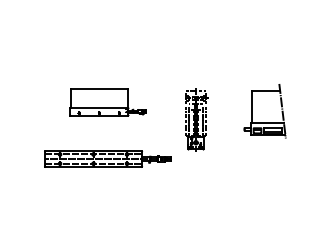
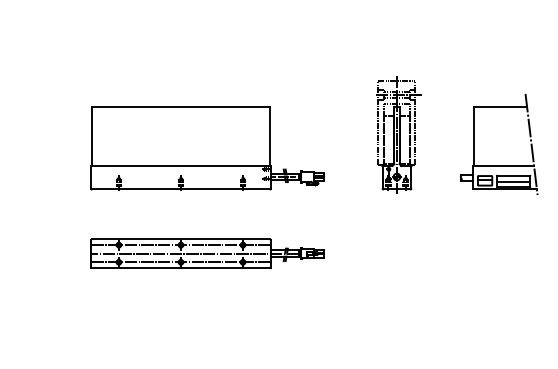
part: (107, 102) -> (206, 148), size x1.67
part: (196, 119) -> (397, 133), moved
part: (264, 122) -> (498, 165), moved

